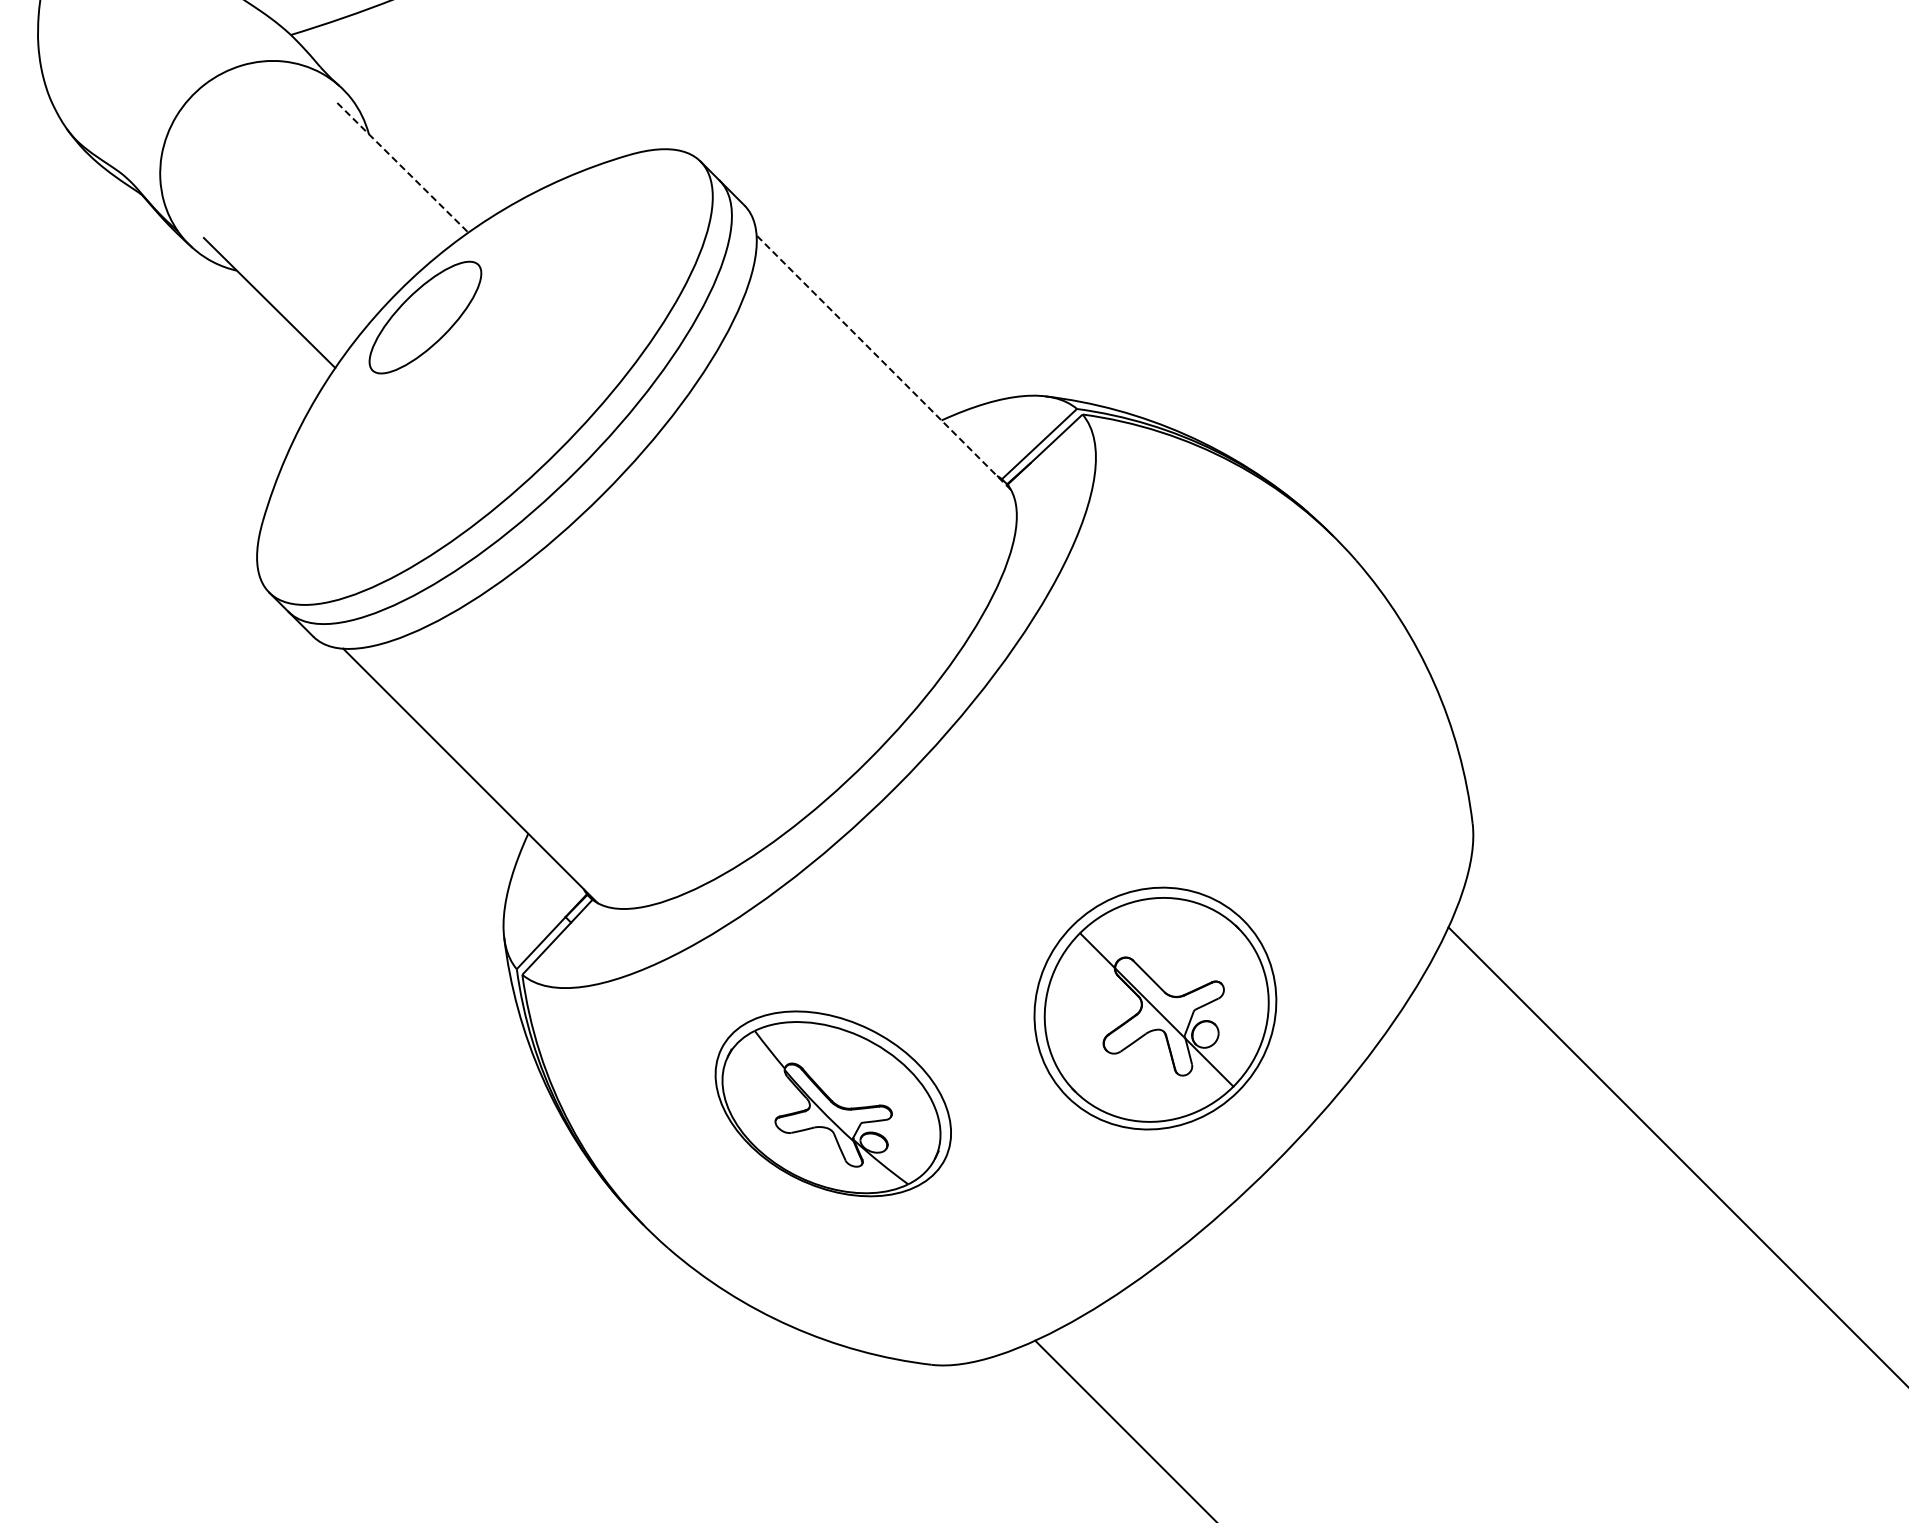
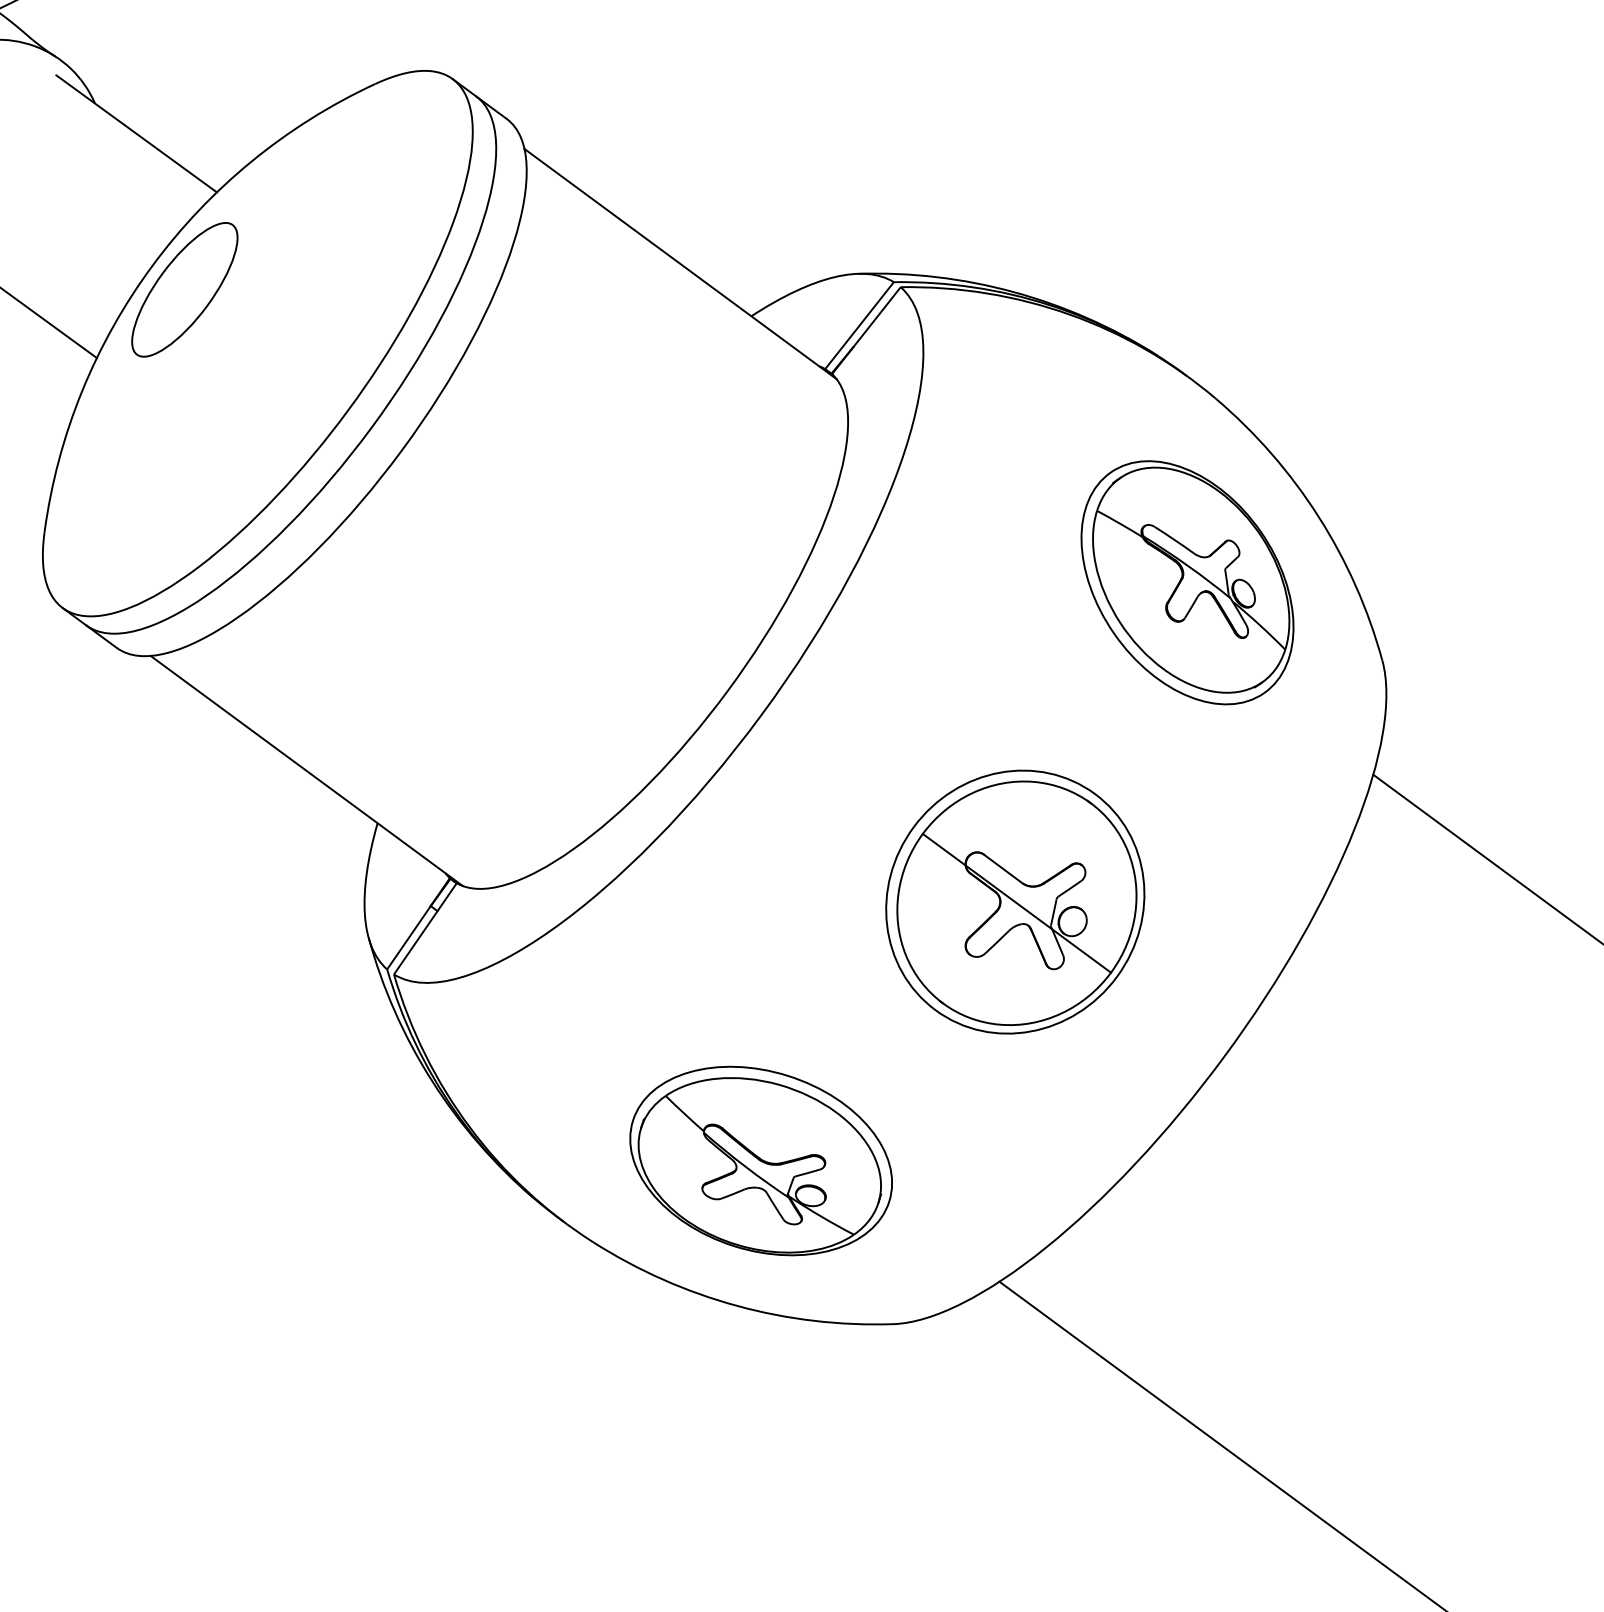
line: (403, 168) -> (137, 134), dashed -> solid
line: (883, 362) -> (680, 263), dashed -> solid
part: (1304, 725) -> (1187, 582), added
part: (1155, 1008) -> (1015, 902), moved
part: (832, 1103) -> (760, 1160), moved

